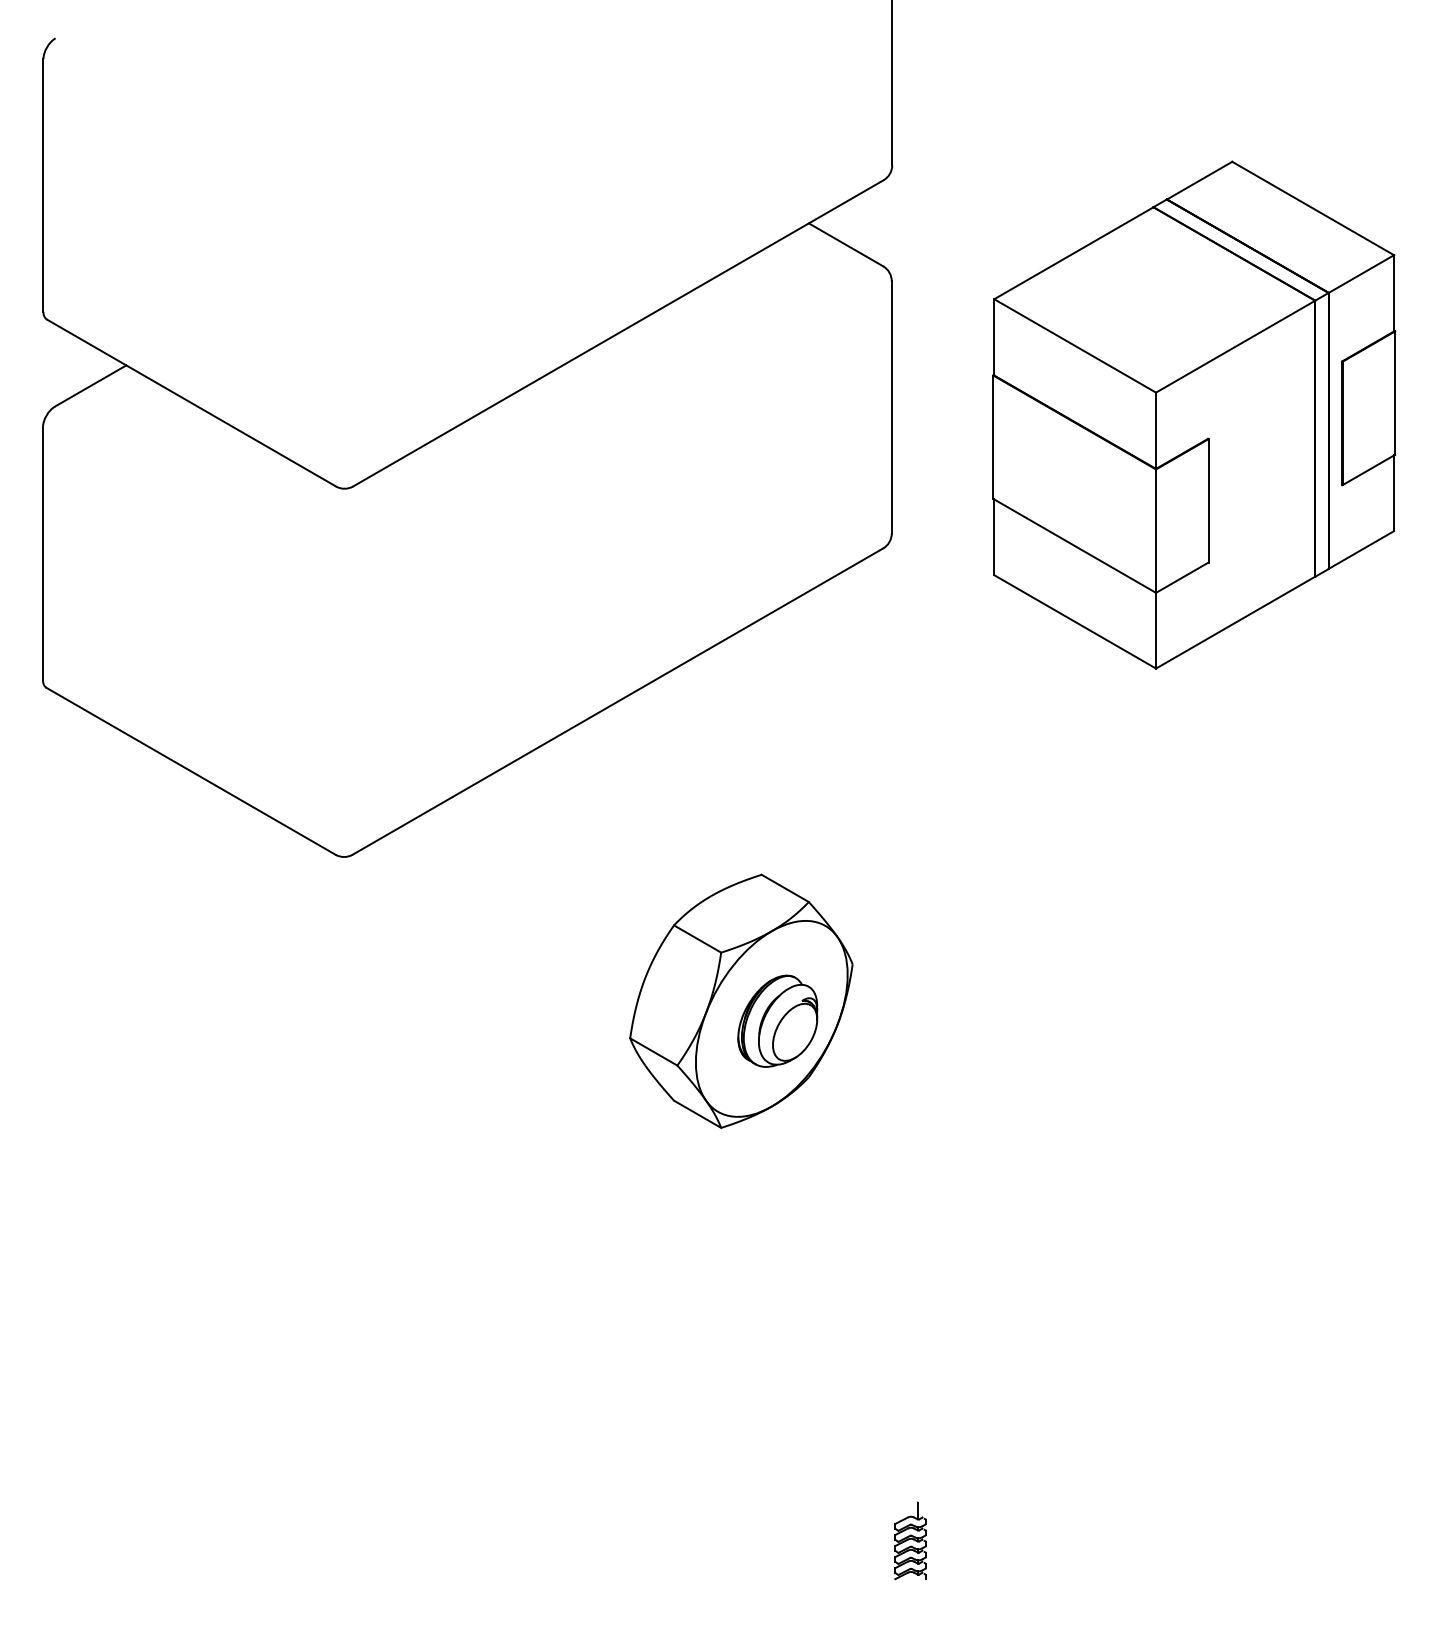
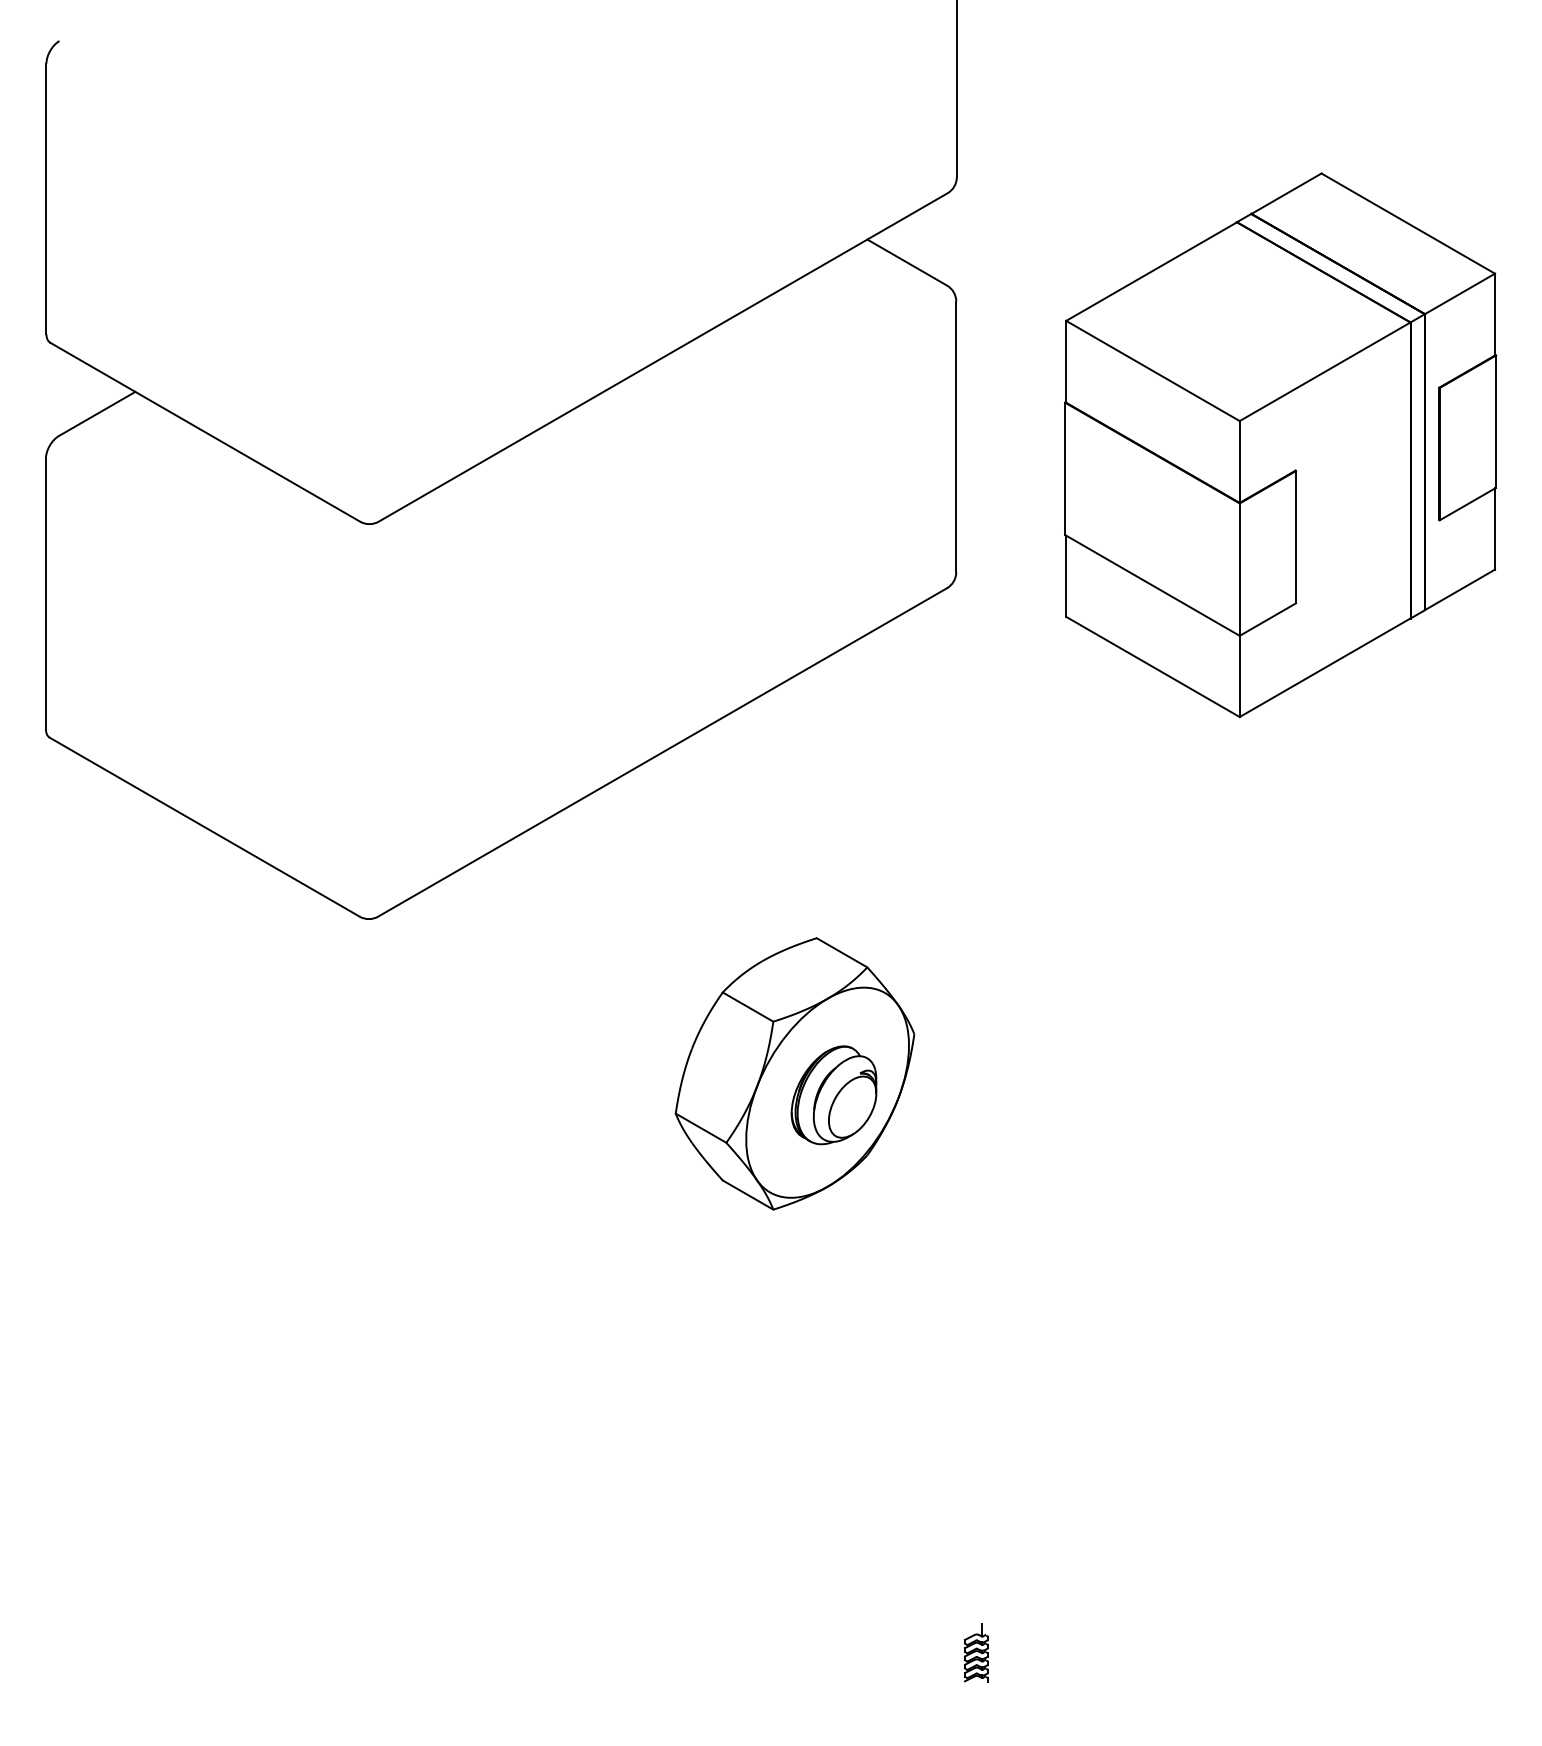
part: (910, 1540) -> (976, 1652), size x0.7

